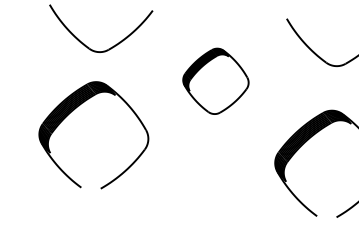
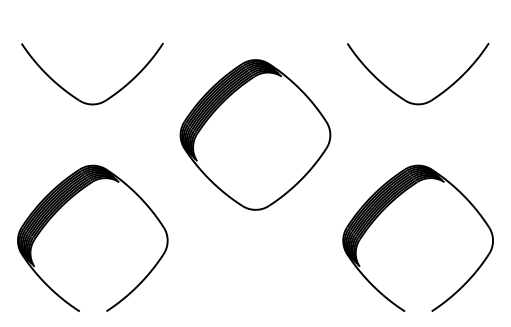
part: (215, 81) -> (255, 134), size x1.67
part: (75, 109) -> (65, 204), moved

